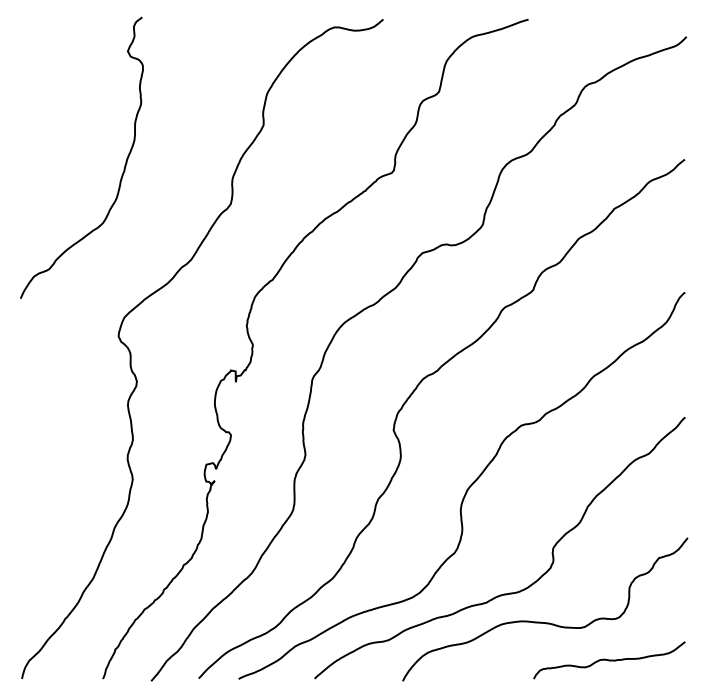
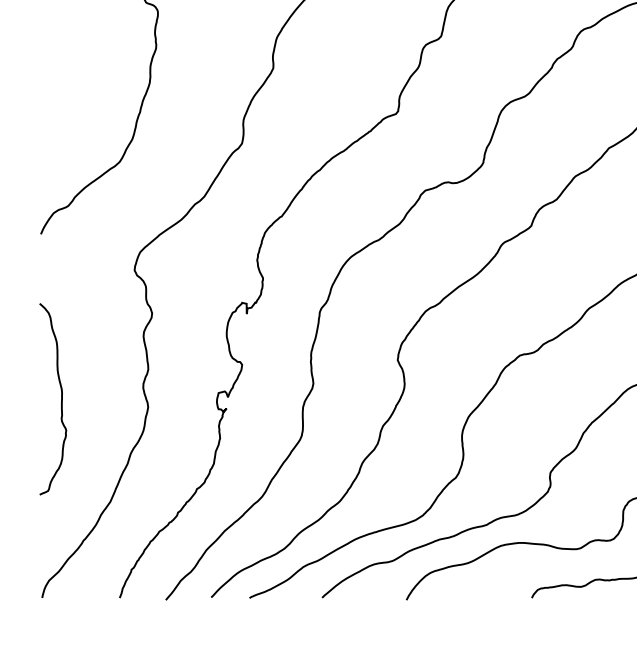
curve: (41, 470) -> (60, 398), added

